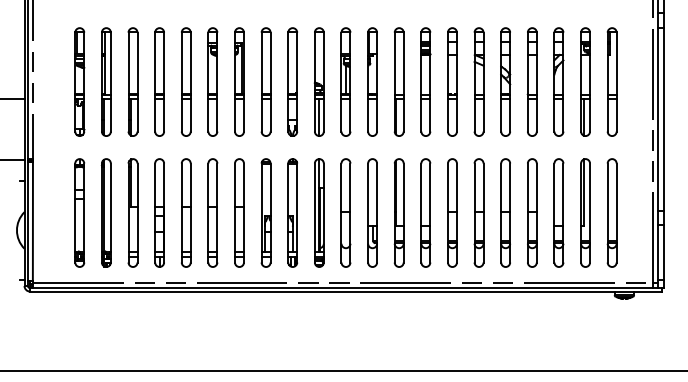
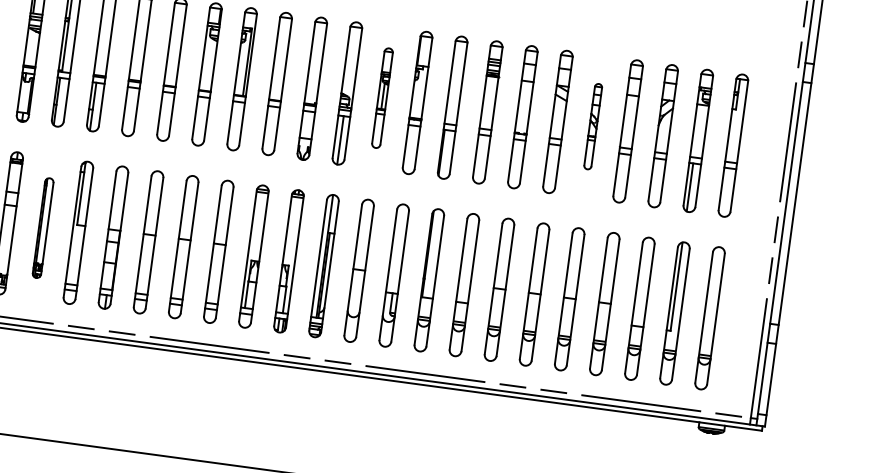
part: (345, 81) -> (381, 97), size x0.7
part: (505, 81) -> (592, 125), size x0.6
part: (105, 212) -> (42, 227), size x0.7

